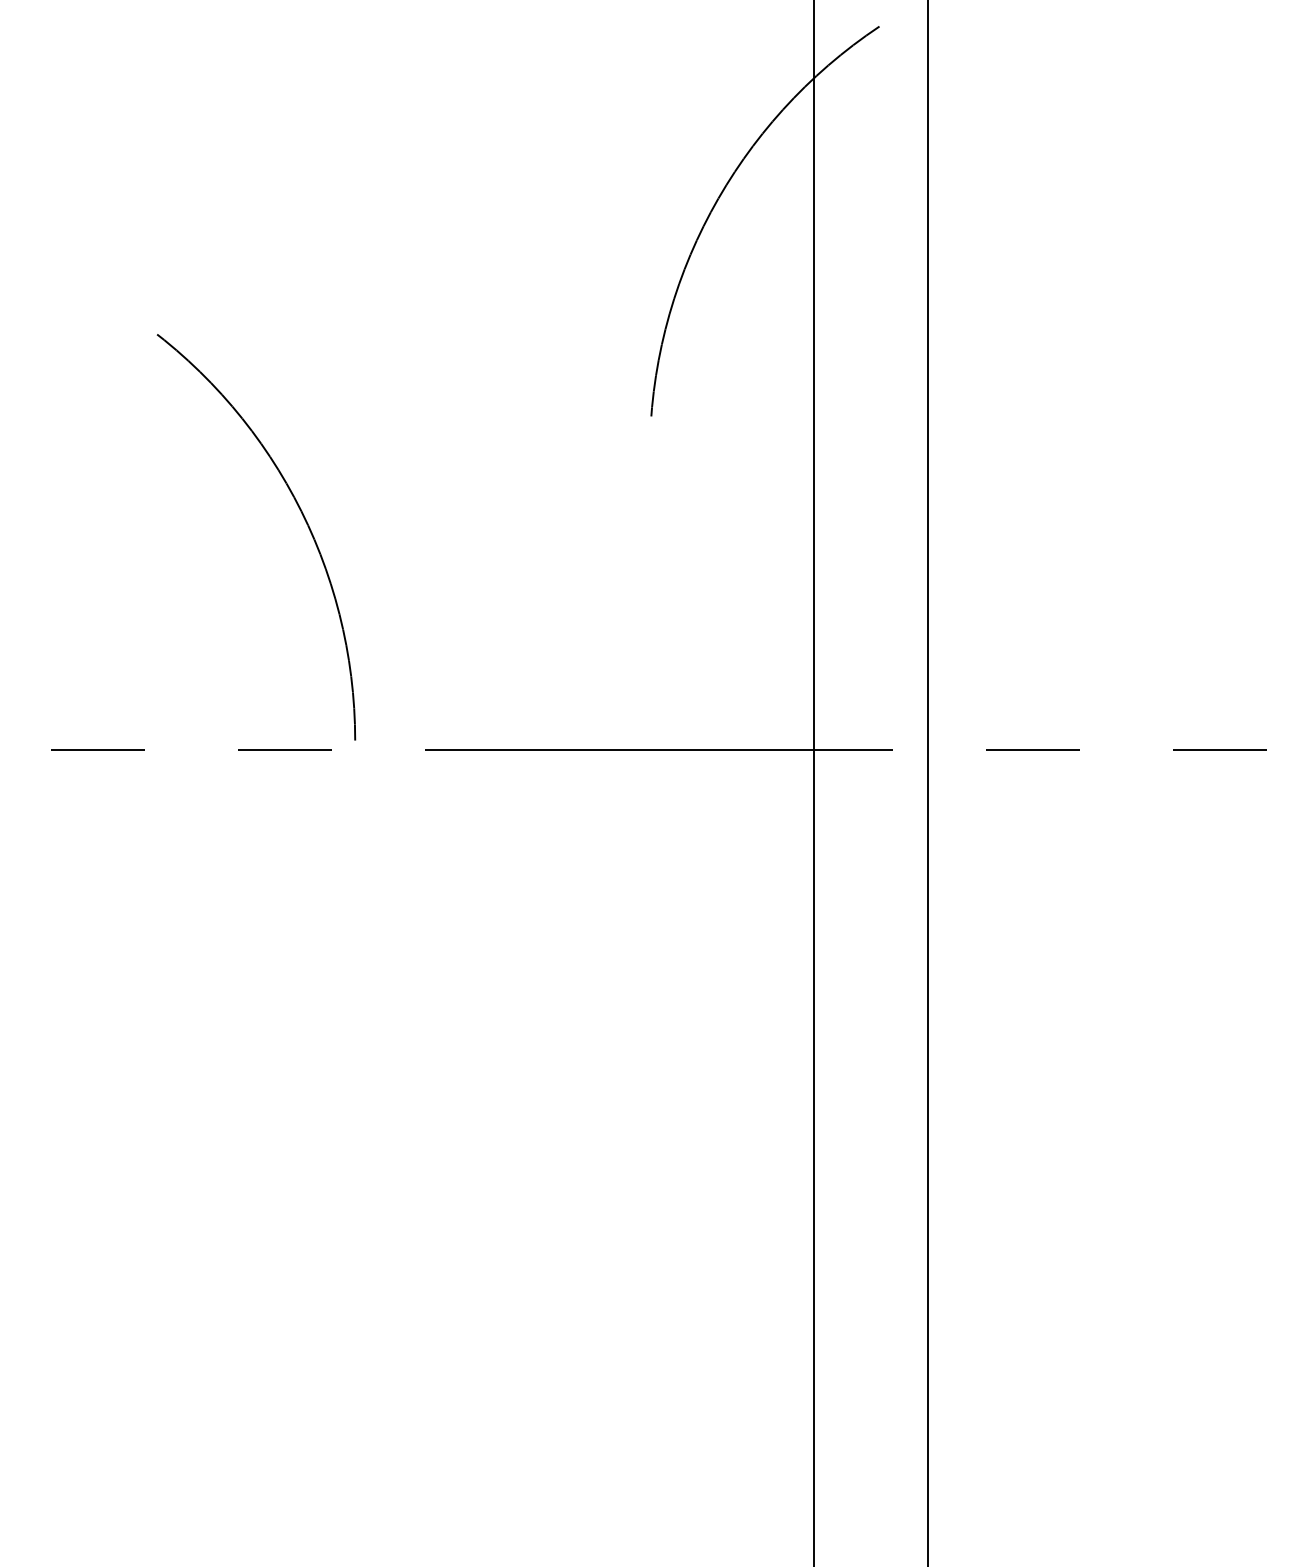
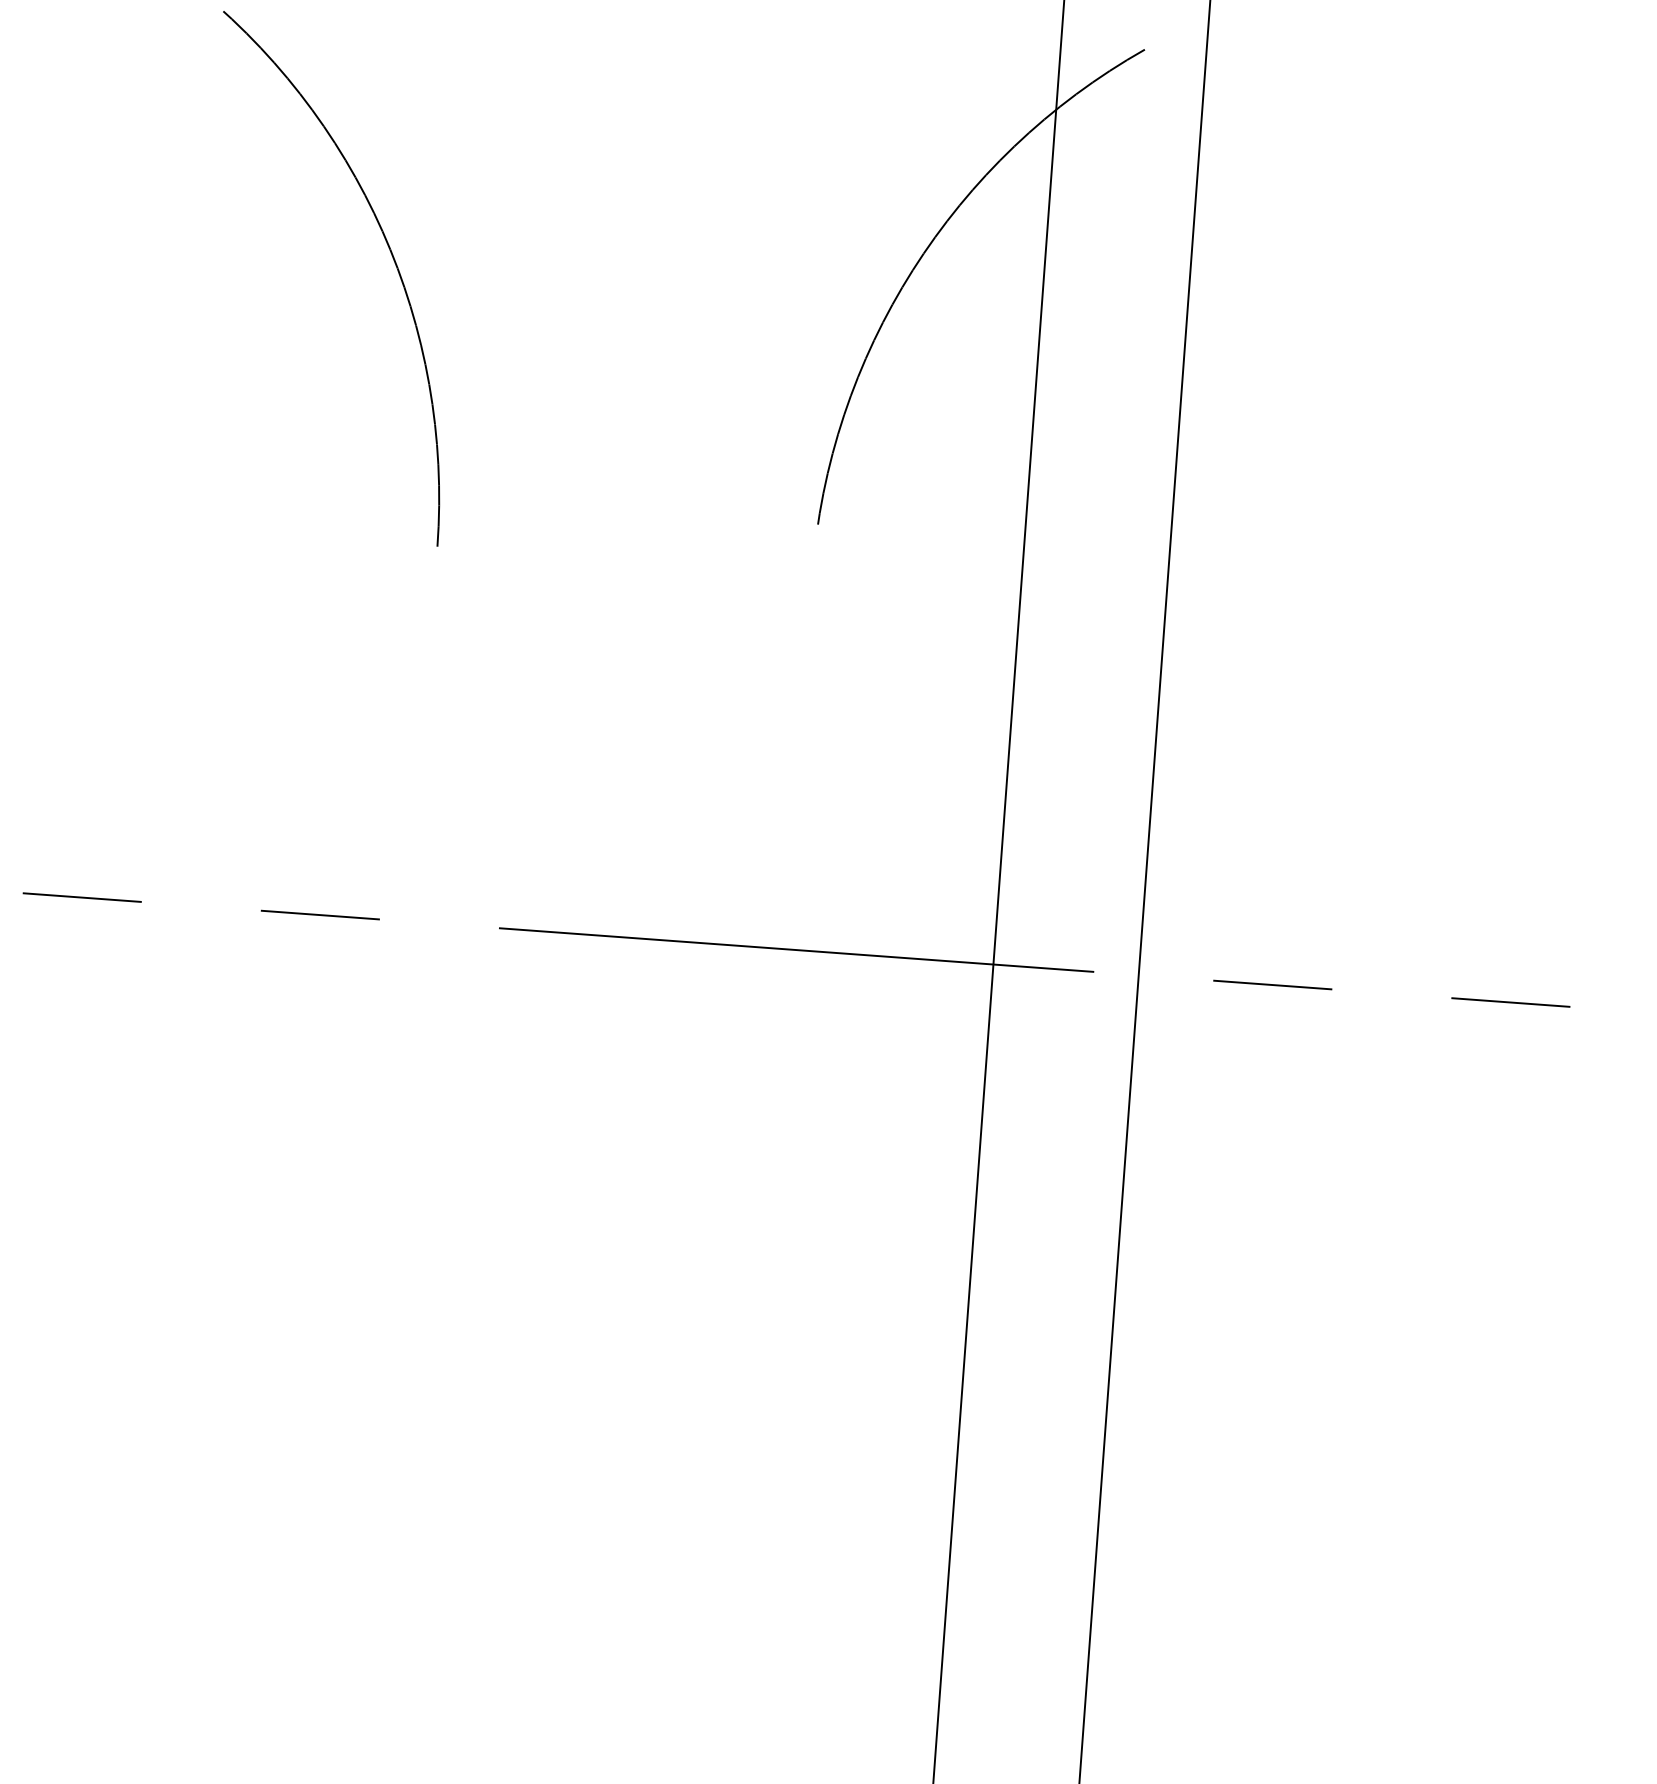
arc: (301, 514) -> (390, 253), moved

